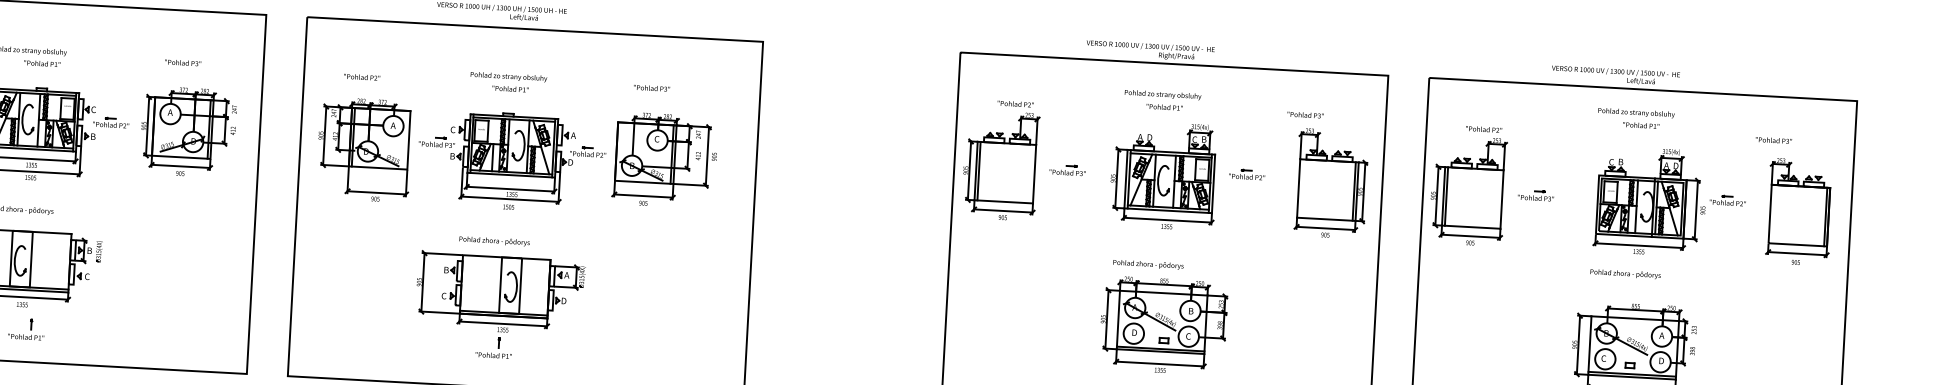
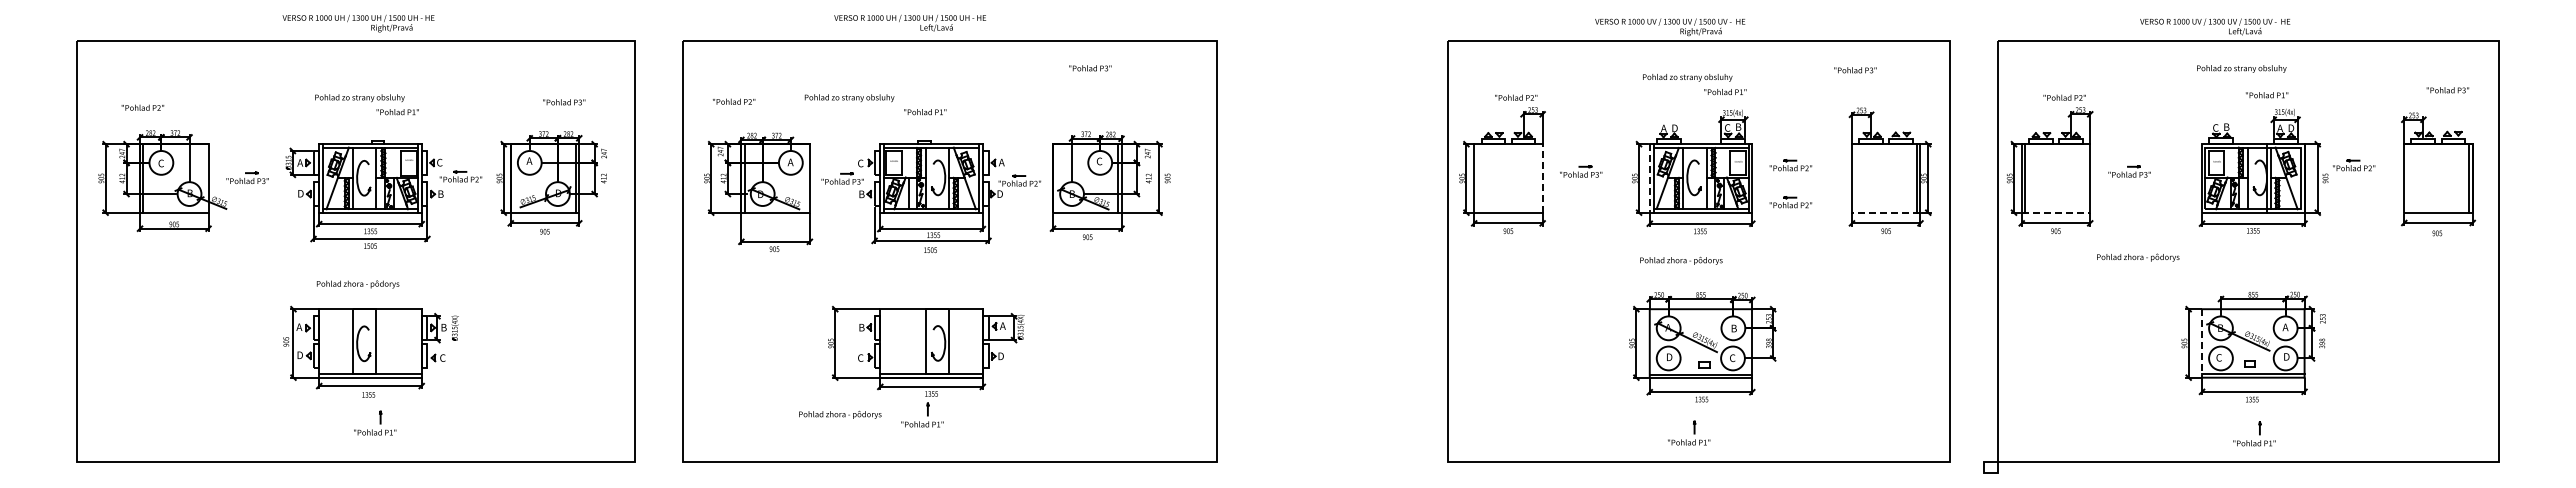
text: (42, 63) -> (397, 112), moved
text: (183, 63) -> (564, 102), moved
text: (362, 77) -> (734, 101), moved
text: (508, 77) -> (849, 98), moved
text: (652, 88) -> (1090, 68), moved
text: (1164, 107) -> (1725, 92), moved
text: (1305, 115) -> (1855, 70), moved
text: (1641, 125) -> (2267, 95), moved
text: (1773, 140) -> (2447, 90), moved
line: (978, 171) -> (1477, 178), removed
line: (1034, 173) -> (1542, 177), solid -> dashed
line: (1125, 179) -> (1649, 178), solid -> dashed
part: (1245, 206) -> (1790, 202), added
line: (1325, 219) -> (1885, 212), solid -> dashed
line: (1471, 227) -> (2056, 212), solid -> dashed
text: (494, 240) -> (840, 414), moved
text: (1148, 264) -> (1681, 260), moved
text: (1625, 273) -> (2138, 257), moved
line: (1590, 345) -> (2202, 343), solid -> dashed

